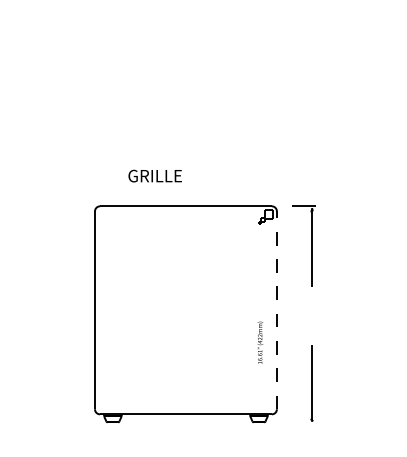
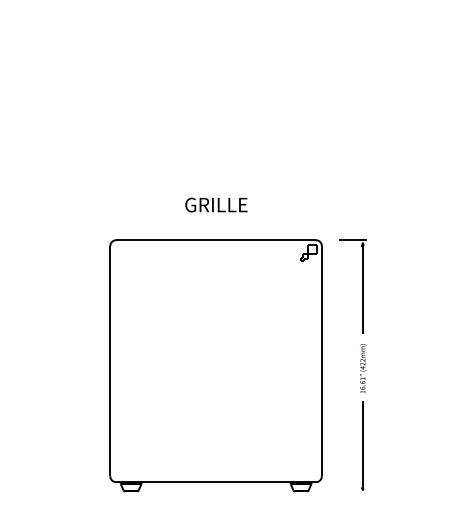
text: (154, 175) -> (215, 204), moved
line: (276, 310) -> (321, 361), dashed -> solid
text: (260, 342) -> (363, 368), moved

